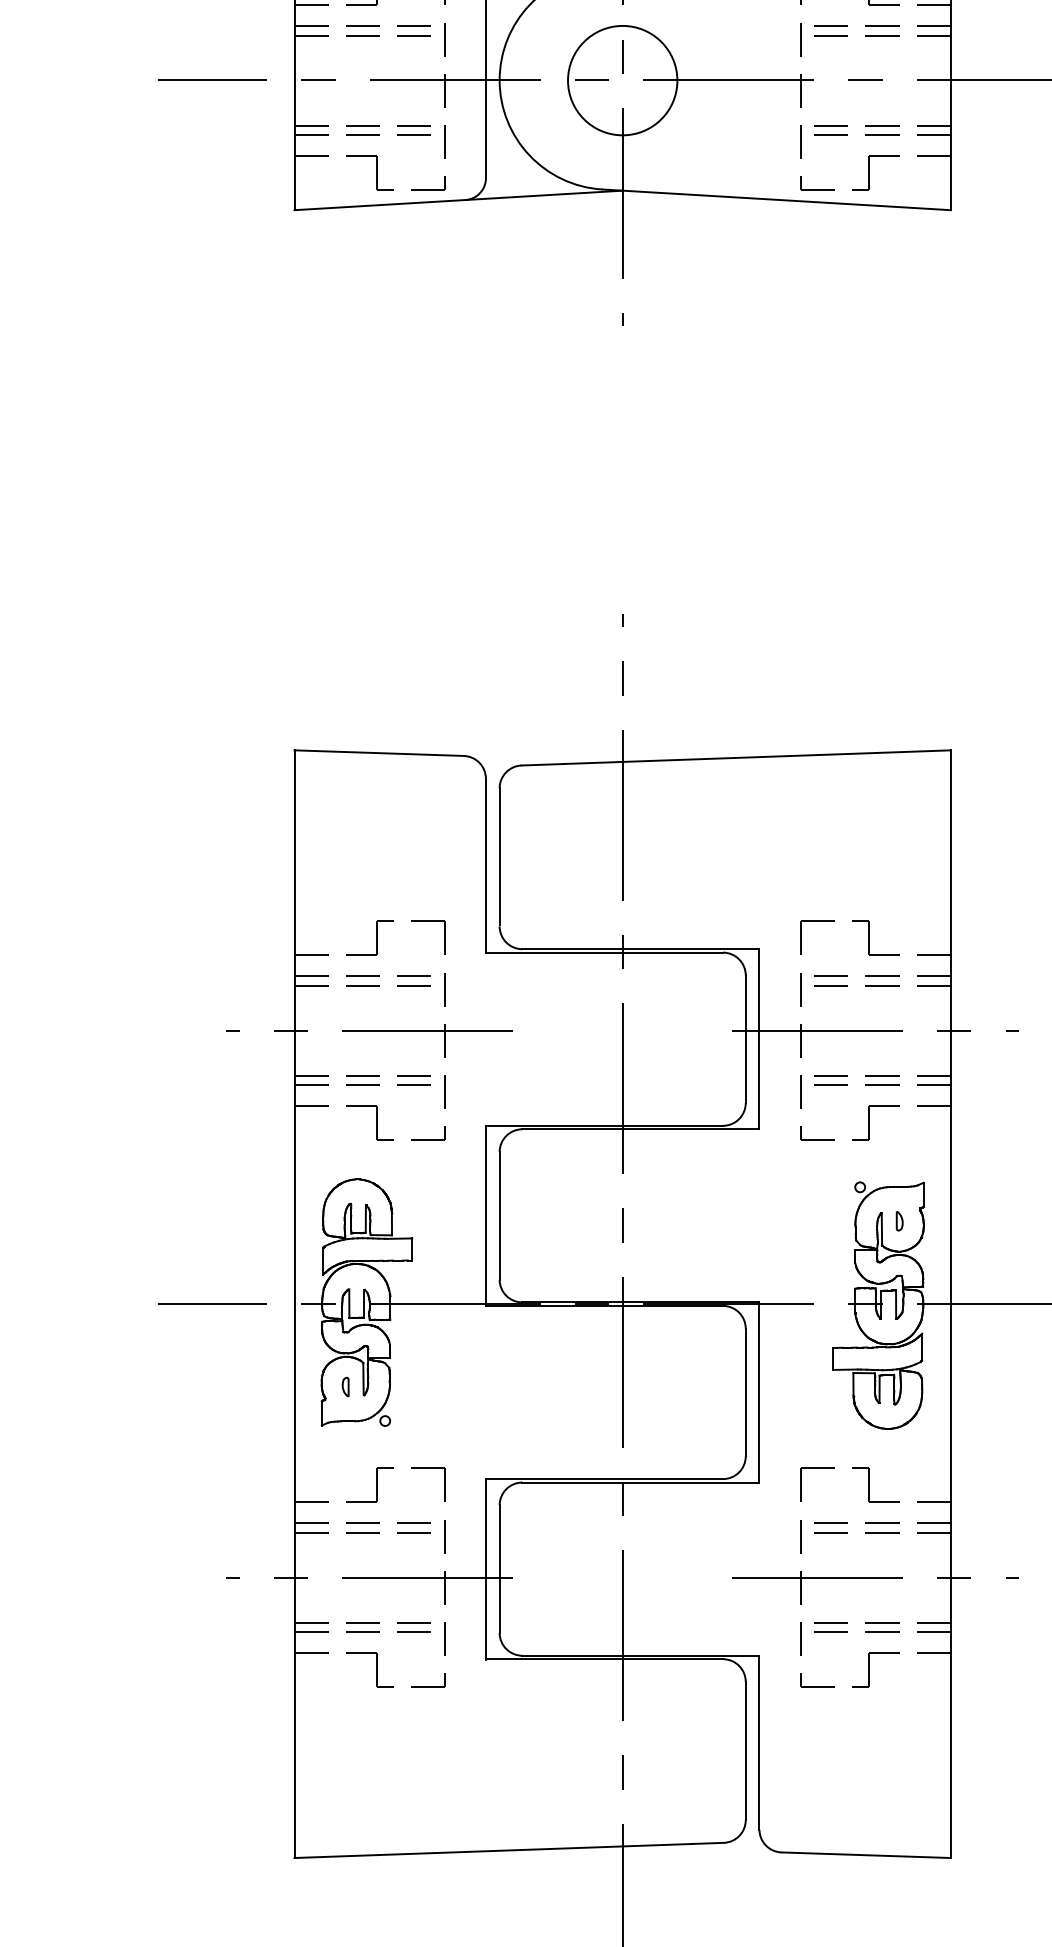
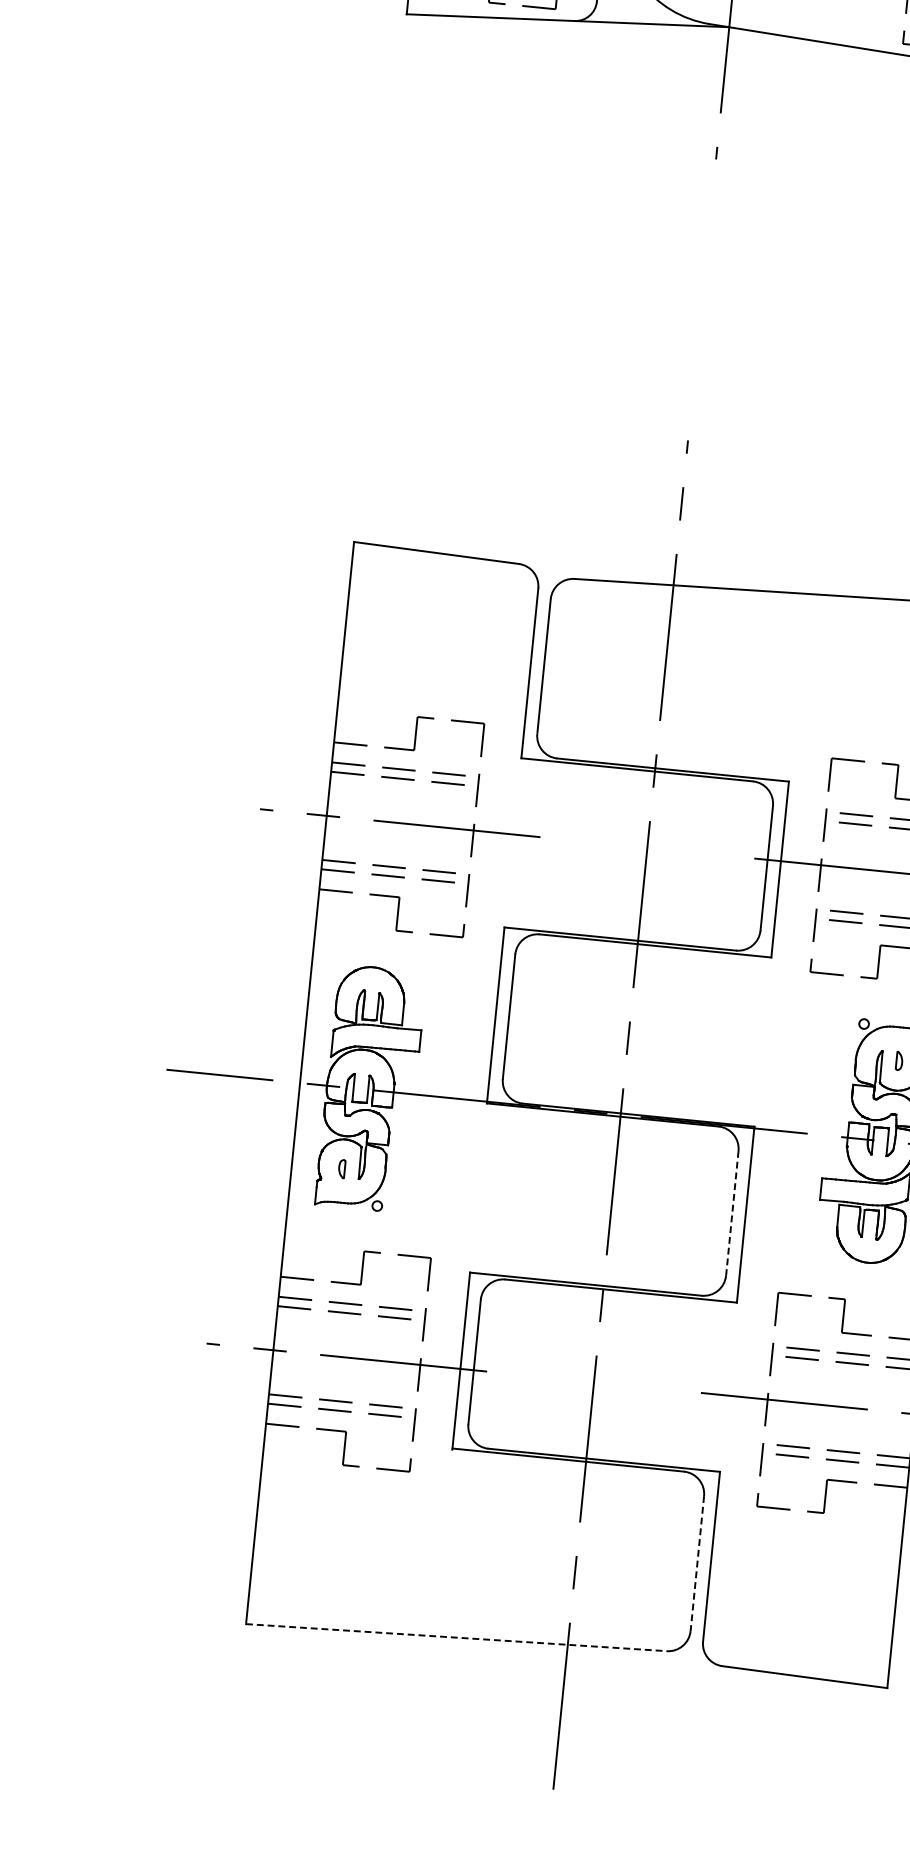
line: (745, 1392) -> (732, 1213), solid -> dashed
line: (745, 1751) -> (697, 1564), solid -> dashed
line: (509, 1850) -> (456, 1637), solid -> dashed

